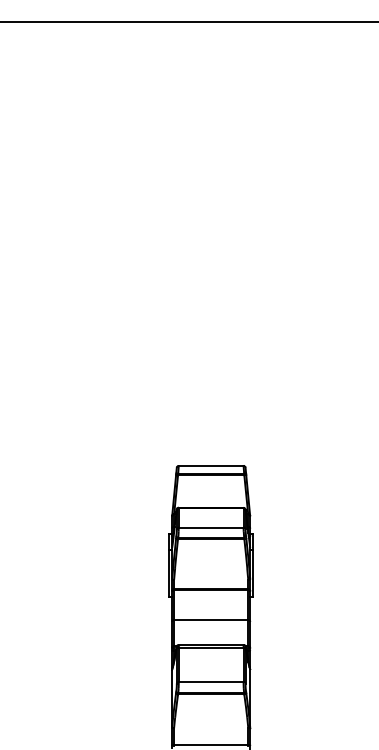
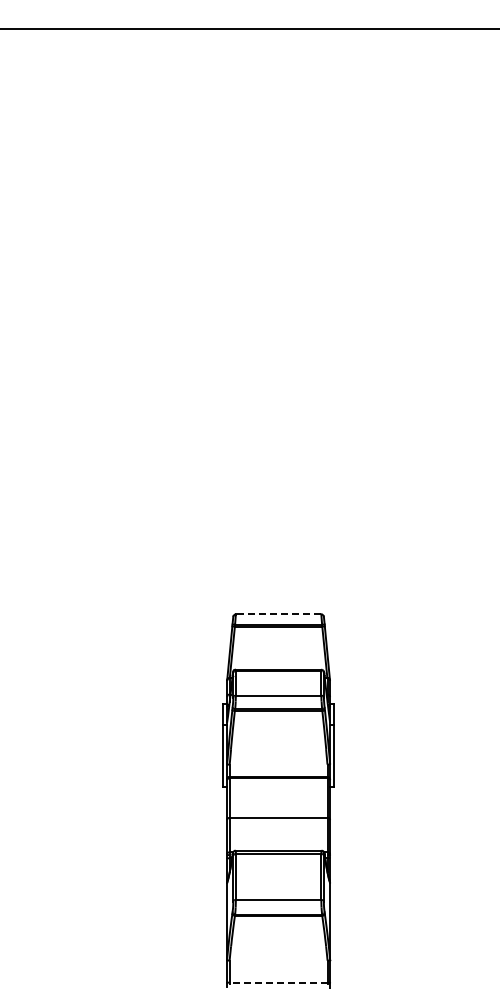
line: (211, 465) -> (278, 614), solid -> dashed
line: (211, 745) -> (278, 982), solid -> dashed

